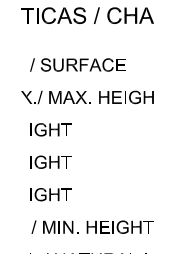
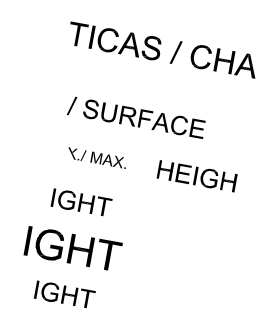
part: (55, 97) -> (96, 157), size x0.6
part: (50, 161) -> (72, 247), size x1.6

